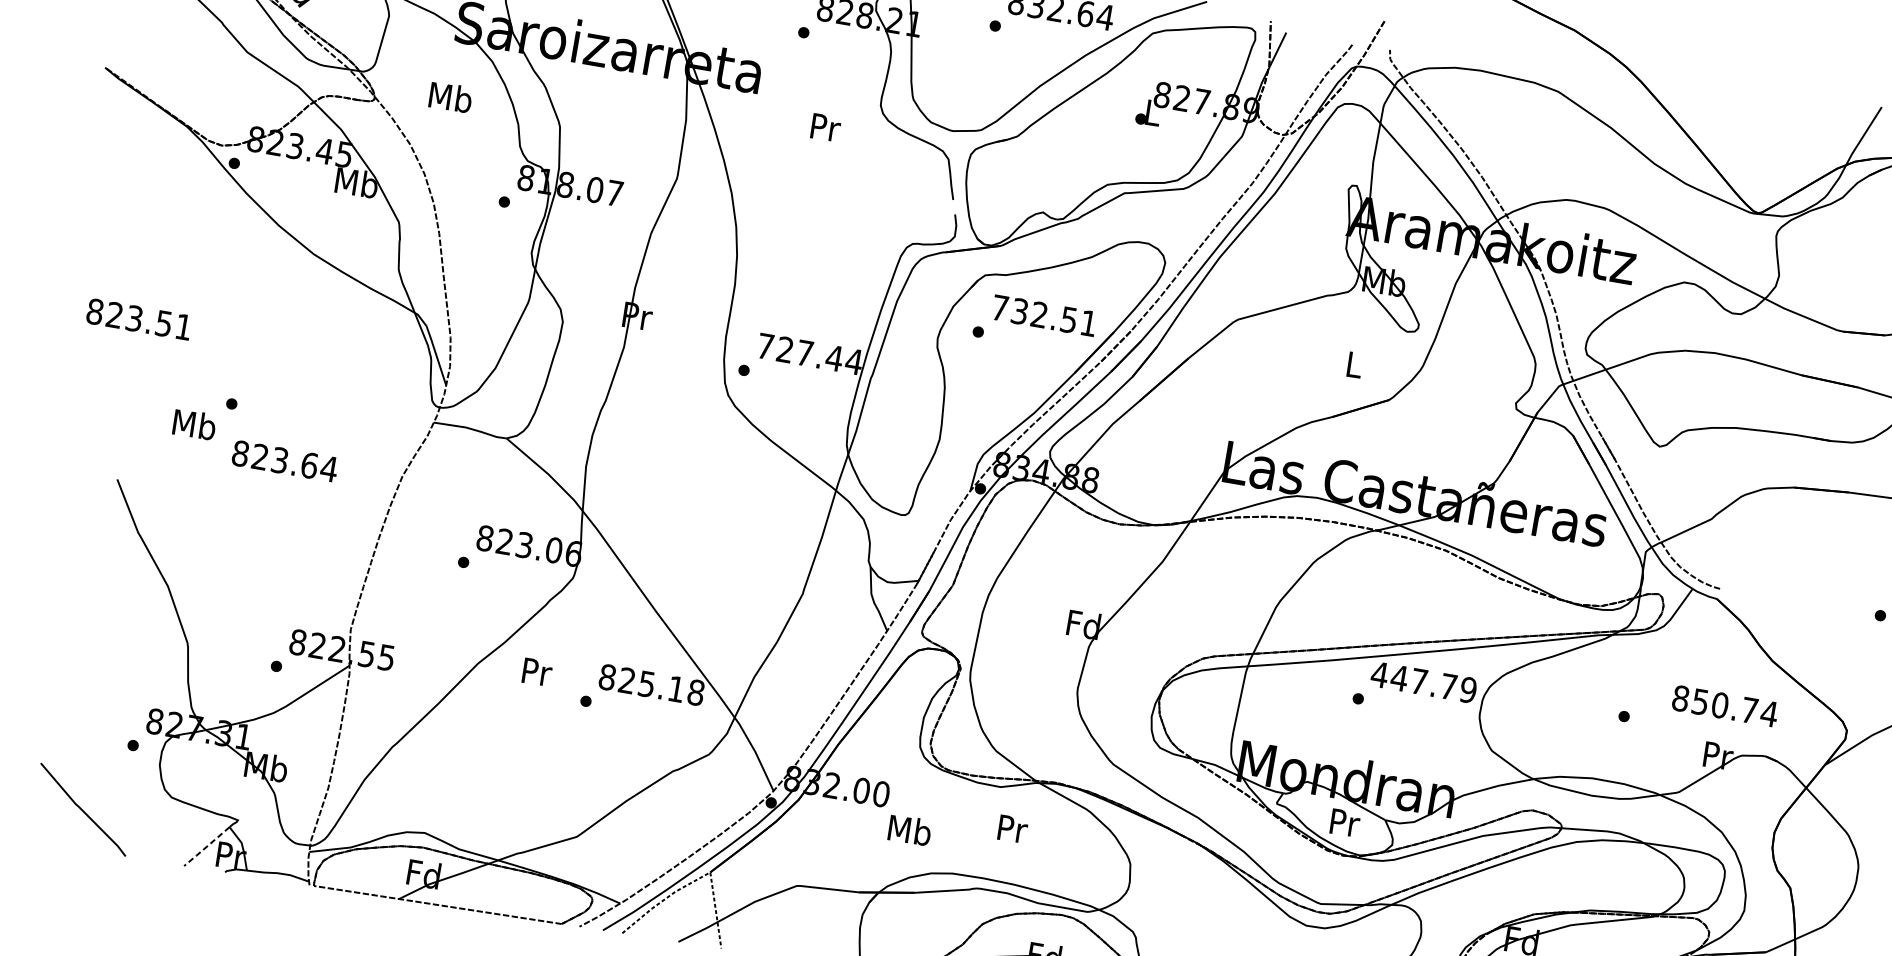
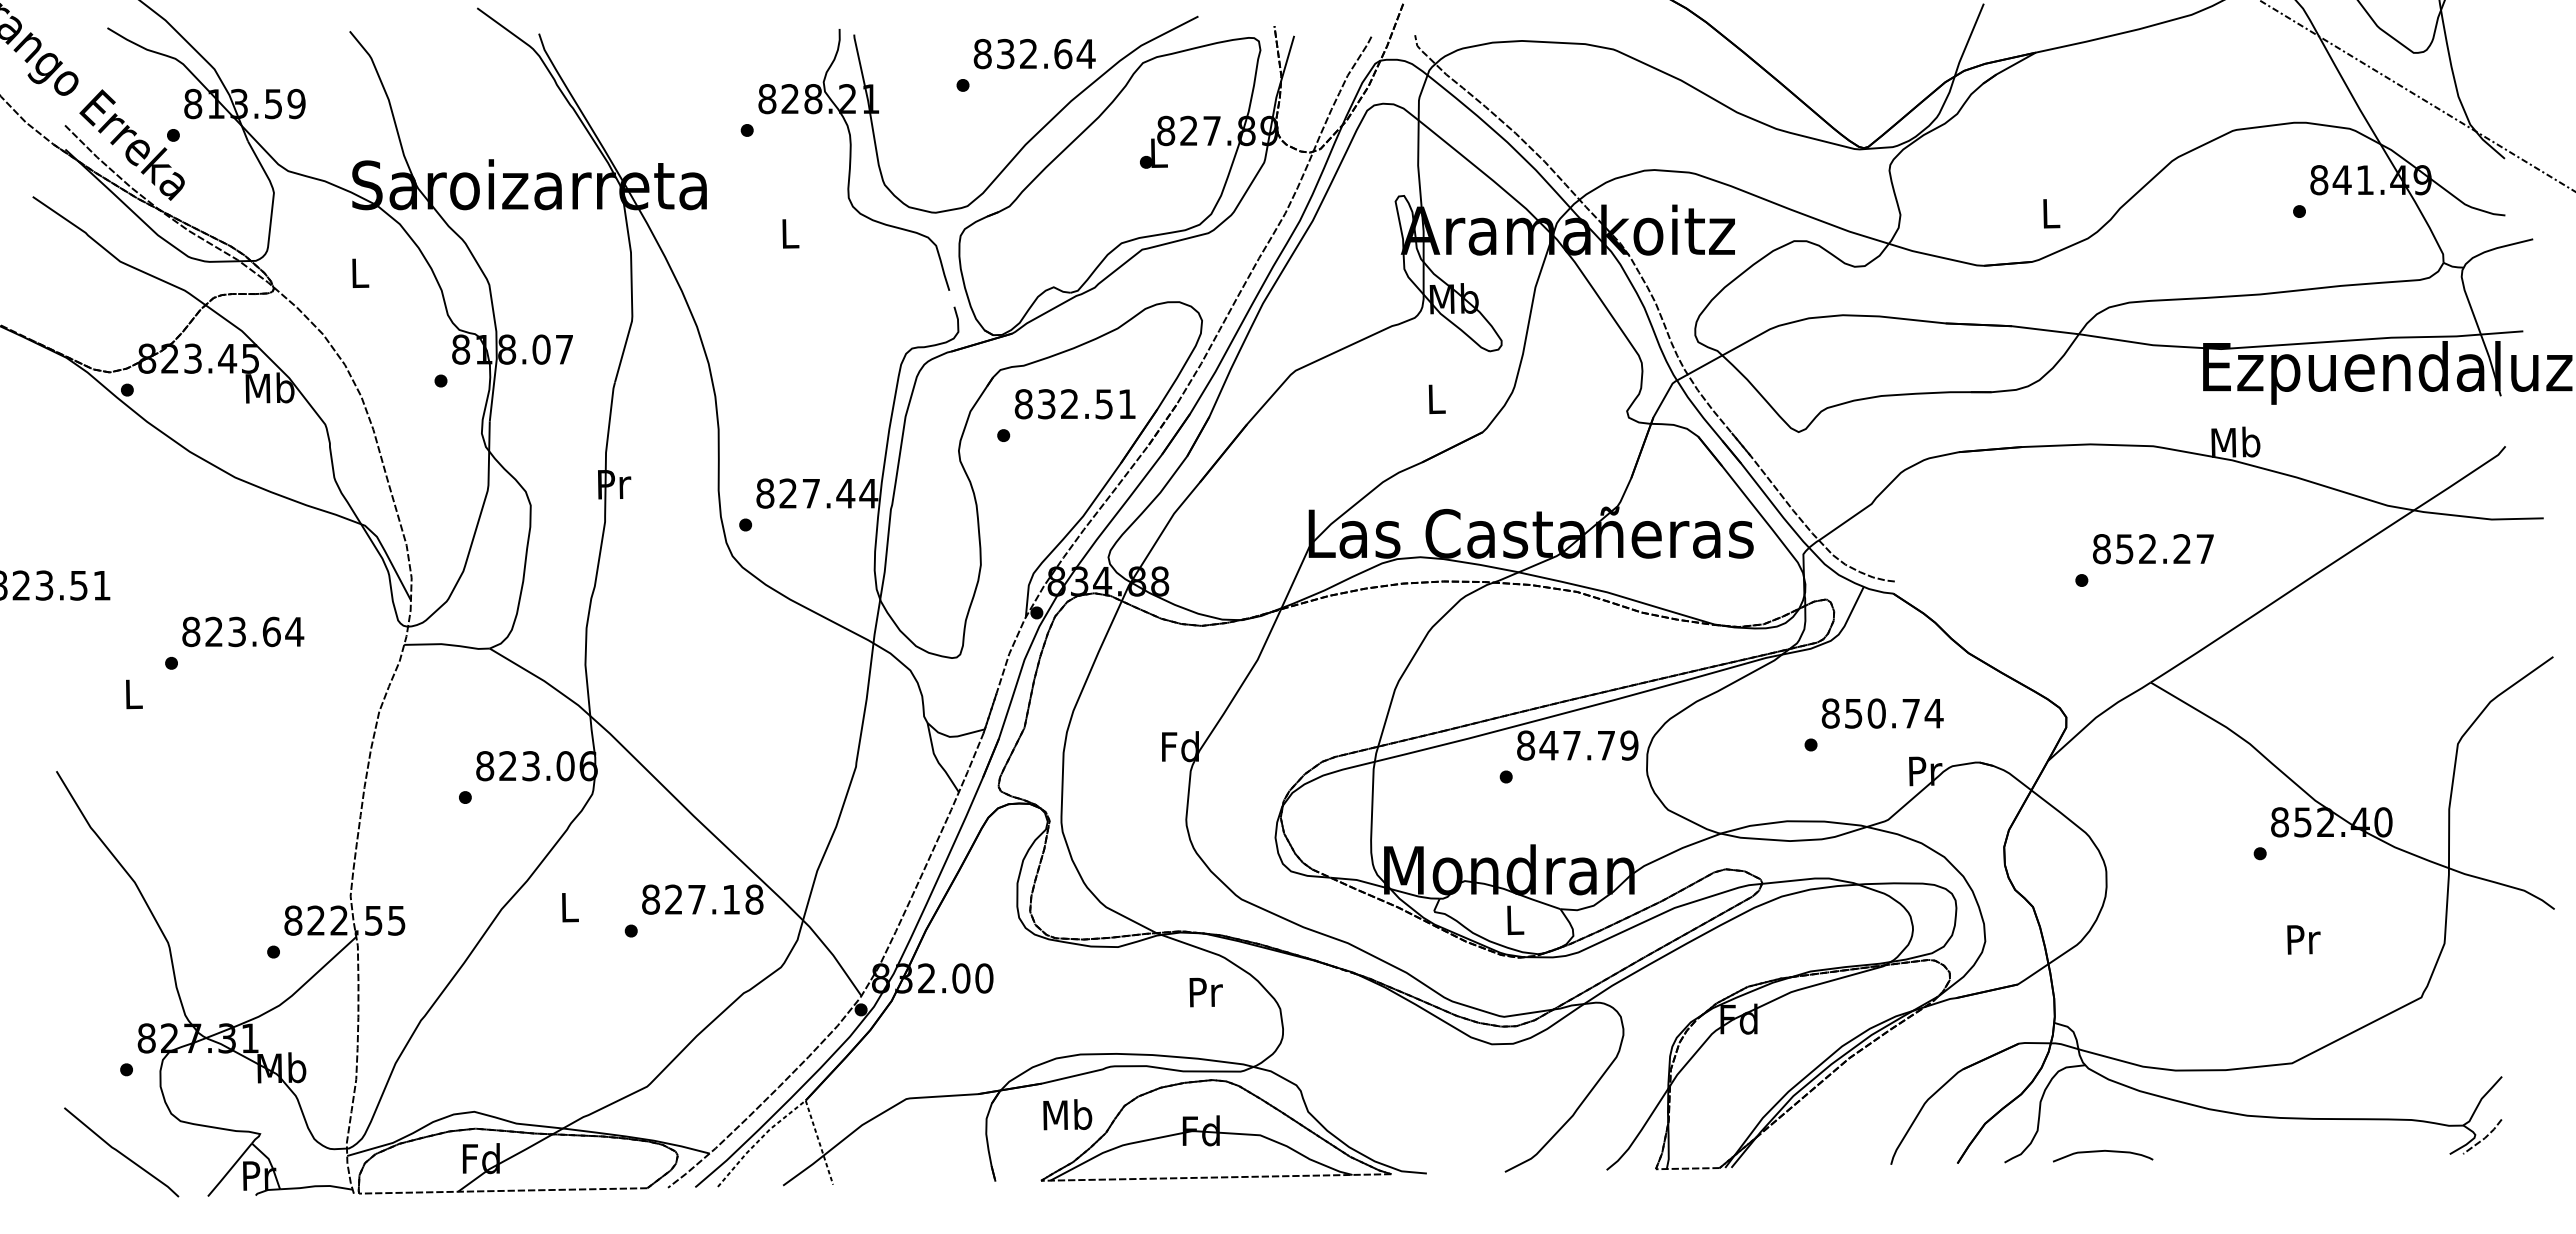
text: (450, 97) -> (359, 272), Mb -> L
text: (825, 127) -> (790, 233), Pr -> L
text: (999, 308) -> (1023, 404), 732.51 -> 832.51
text: (765, 346) -> (765, 493), 727.44 -> 827.44
text: (194, 424) -> (133, 693), Mb -> L
text: (285, 461) -> (243, 631), moved
text: (537, 672) -> (570, 907), Pr -> L
text: (1379, 674) -> (1525, 745), 447.79 -> 847.79
text: (646, 683) -> (696, 899), 825.18 -> 827.18
text: (1725, 706) -> (1882, 713), moved
line: (83, 809) -> (121, 1152), moved
text: (1344, 823) -> (1515, 920), Pr -> L
text: (1012, 829) -> (1205, 992), moved
text: (909, 830) -> (1067, 1114), moved
line: (207, 846) -> (230, 1169), dashed -> solid

